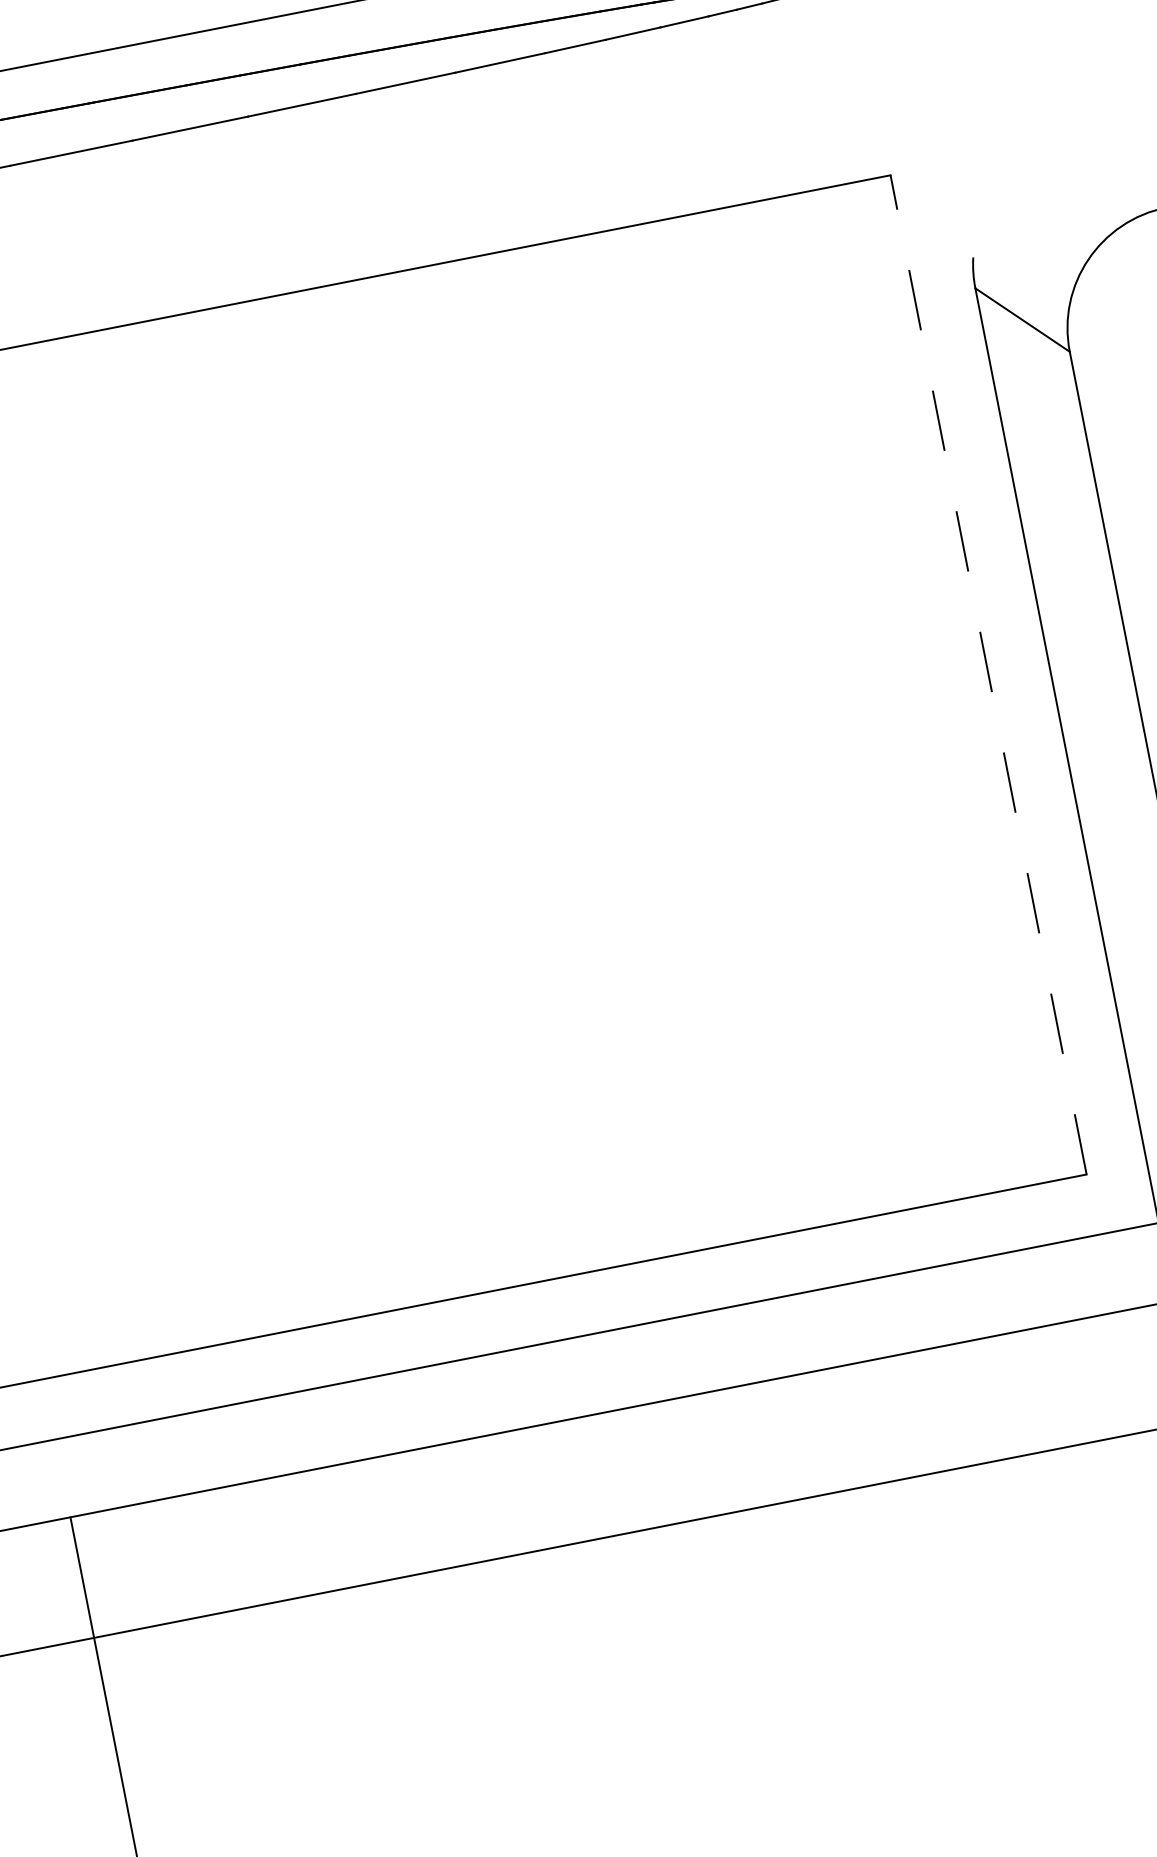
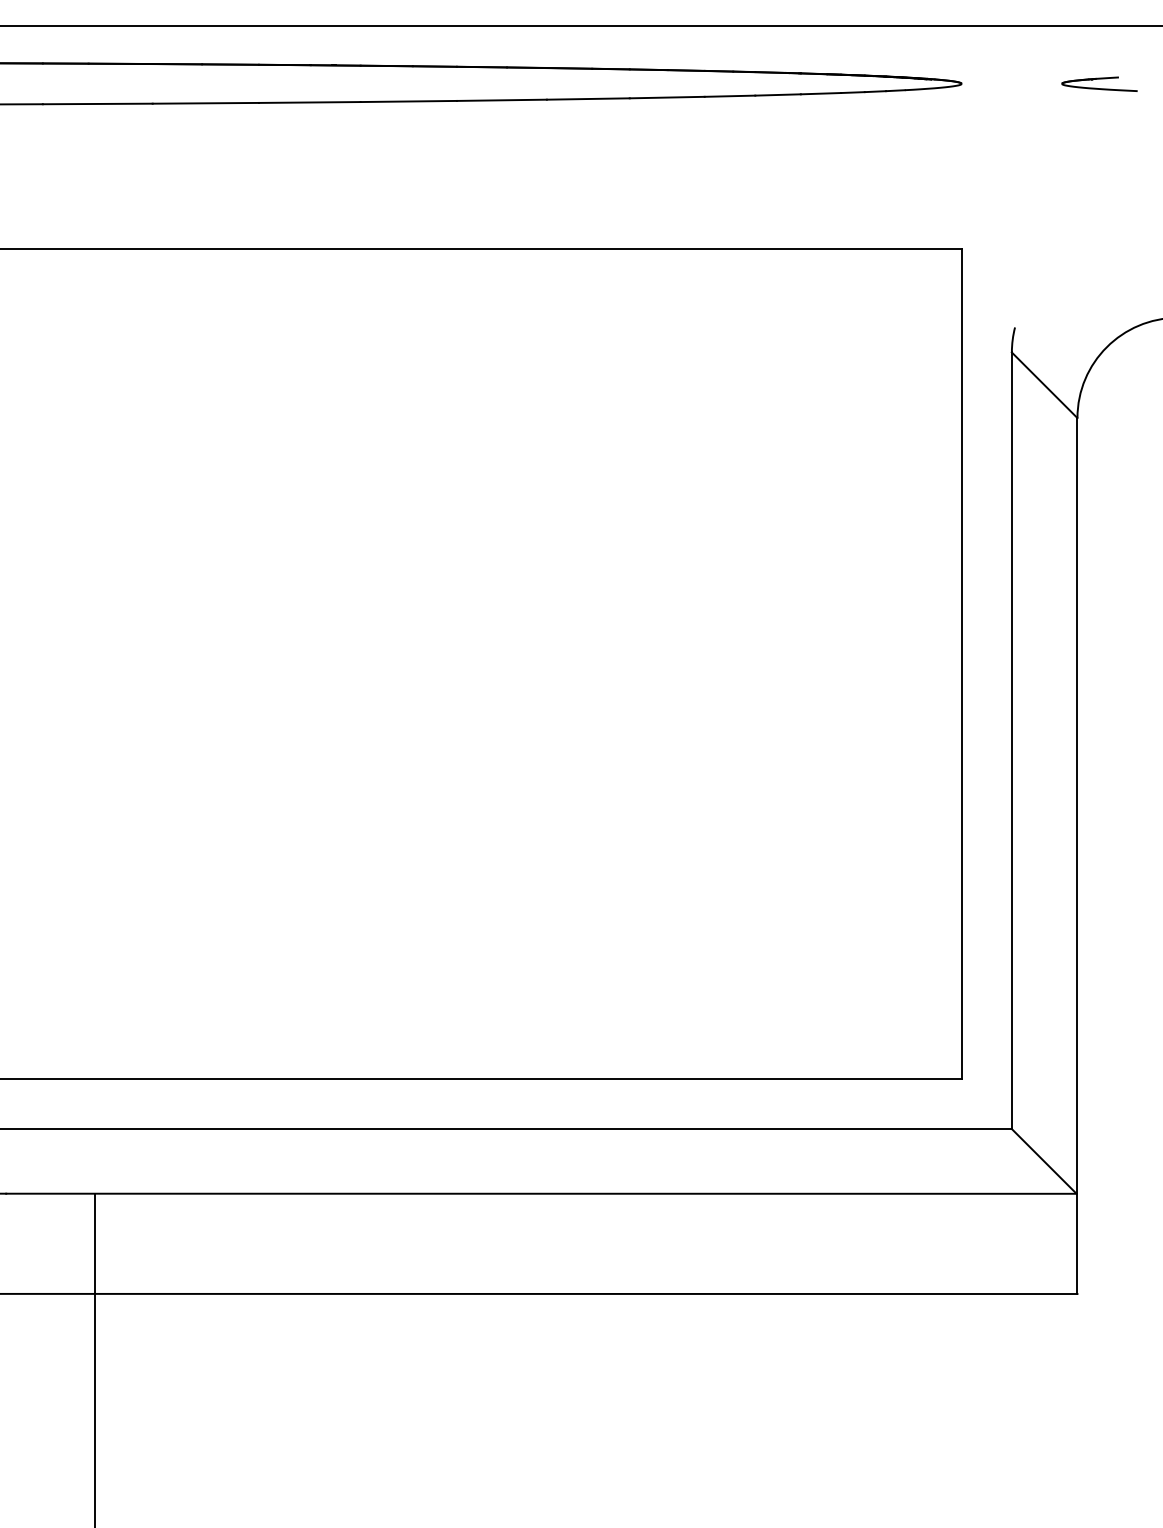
line: (988, 674) -> (961, 663), dashed -> solid

